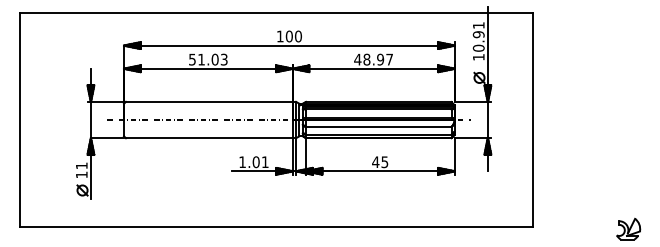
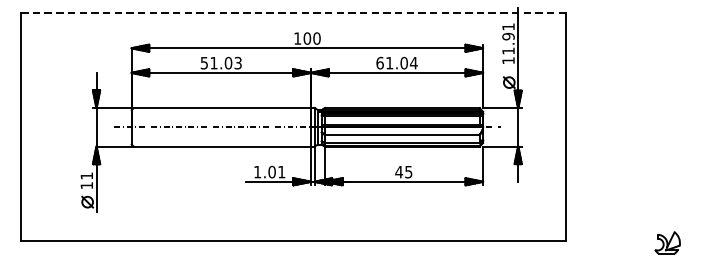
line: (276, 12) -> (293, 13), solid -> dashed
text: (478, 47) -> (508, 50), 10.91 -> 11.91
text: (373, 59) -> (396, 63), 48.97 -> 61.04

